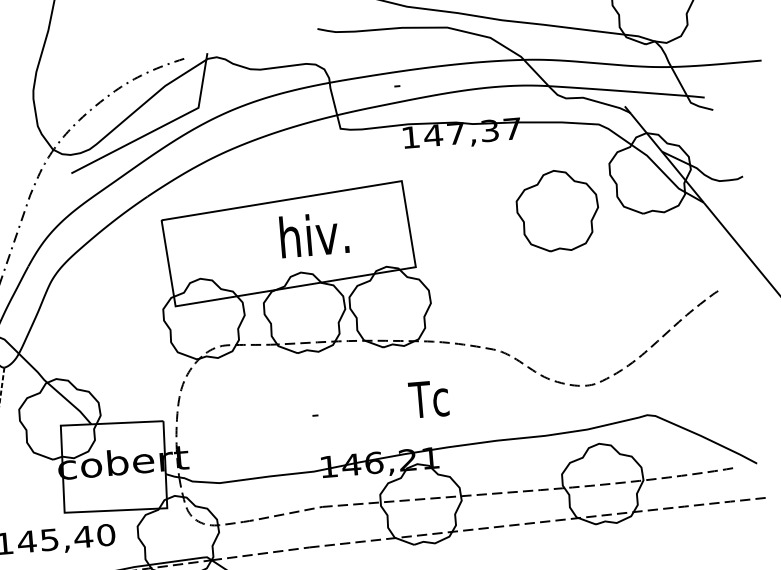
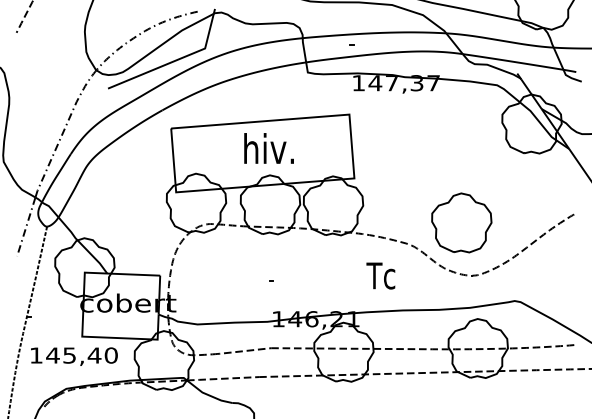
part: (557, 210) -> (461, 222), moved
text: (313, 234) -> (268, 148), moved
text: (428, 398) -> (380, 275), moved

